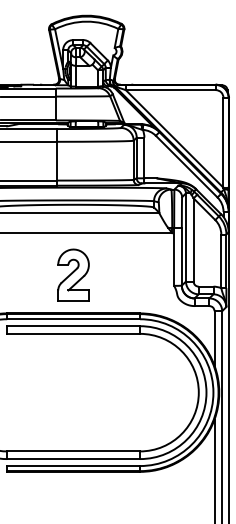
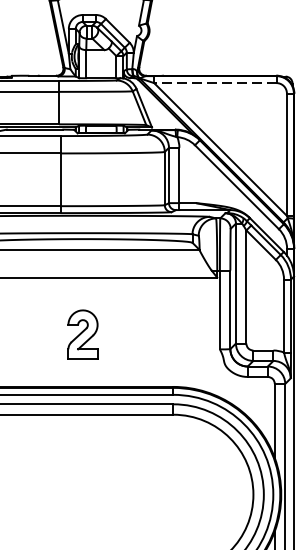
line: (170, 90) -> (214, 83), solid -> dashed
part: (73, 274) -> (82, 333), size x0.7

